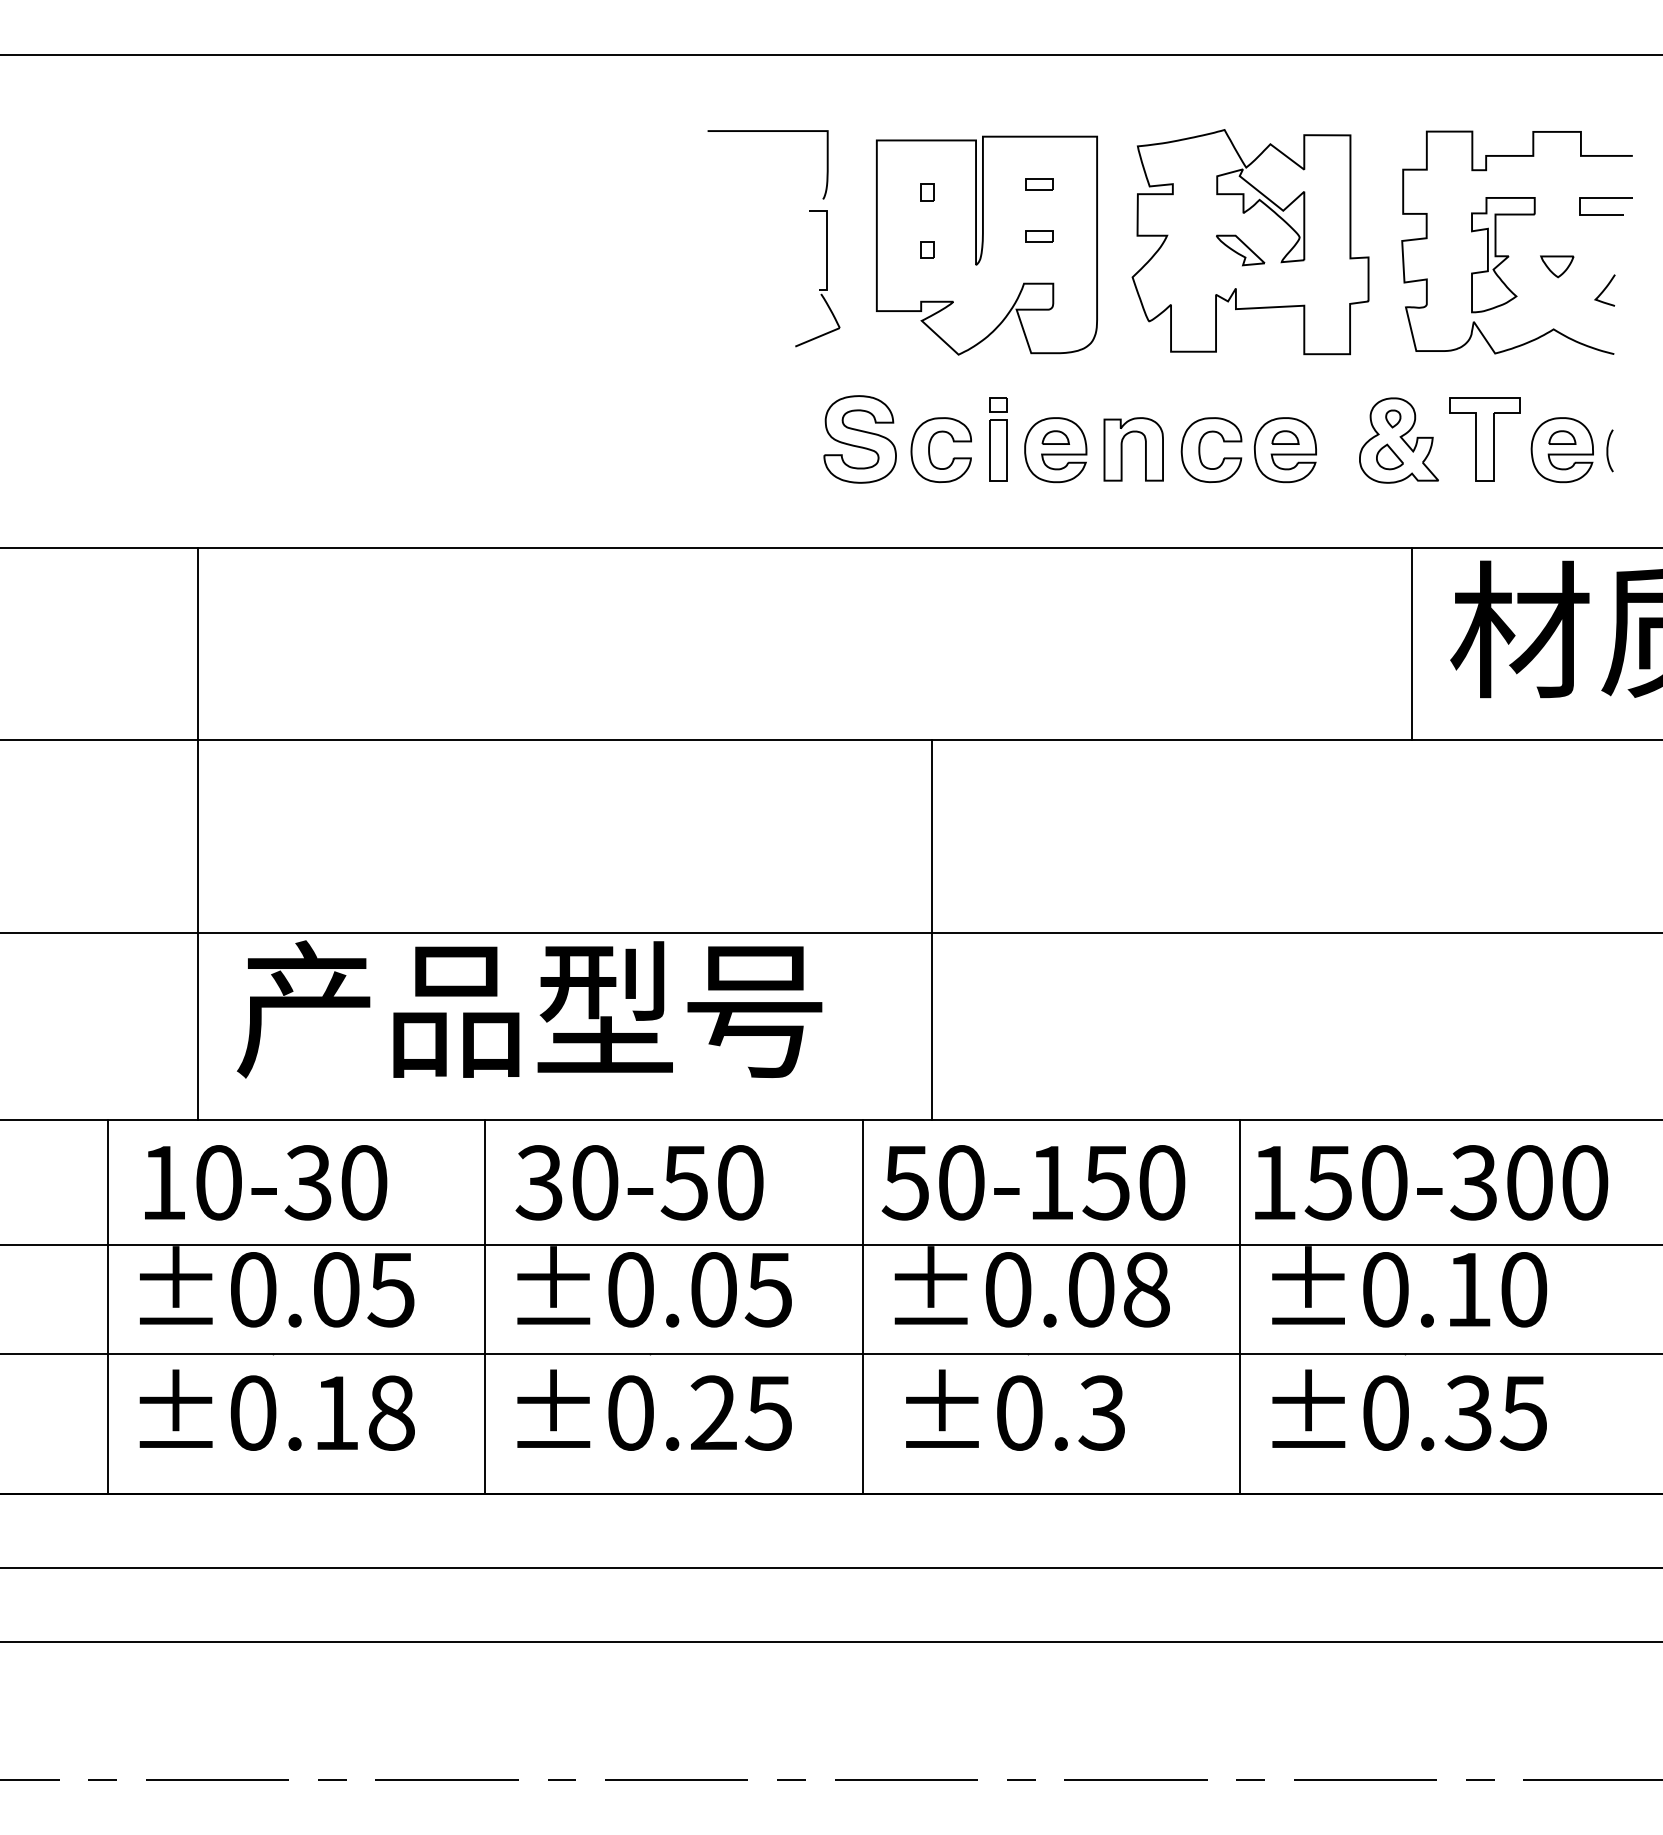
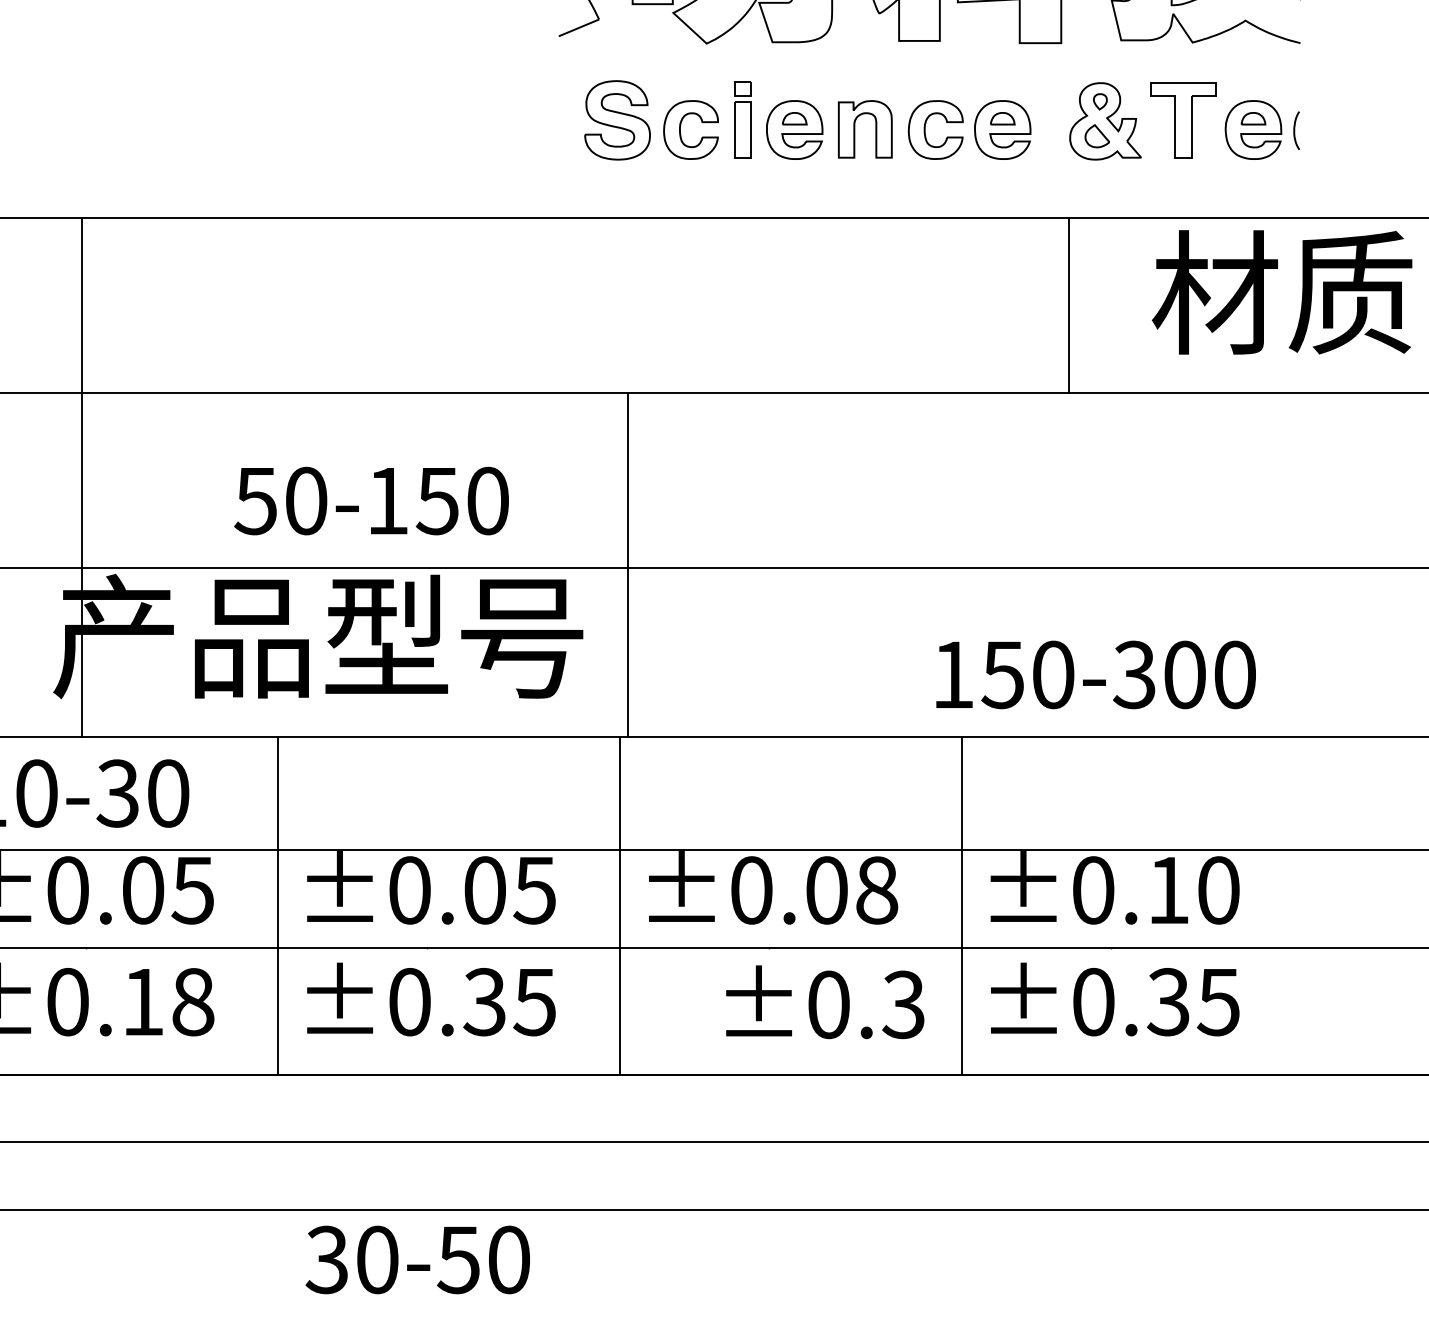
line: (1412, 643) -> (1068, 305), moved
line: (197, 833) -> (81, 477), moved
line: (931, 930) -> (627, 565), moved
text: (639, 1182) -> (417, 1259), moved
text: (1033, 1182) -> (371, 500), moved
text: (1431, 1182) -> (1096, 674), moved
text: (1015, 1409) -> (825, 1001), moved
text: (712, 1412) -> (483, 1001), ±0.25 -> ±0.35

